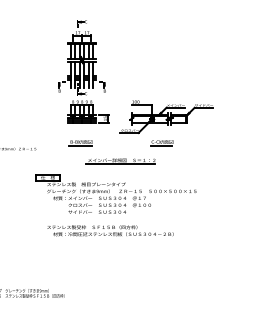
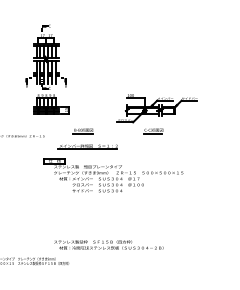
part: (83, 71) -> (47, 69), moved
part: (120, 160) -> (87, 146), moved
text: (110, 230) -> (108, 244), moved

